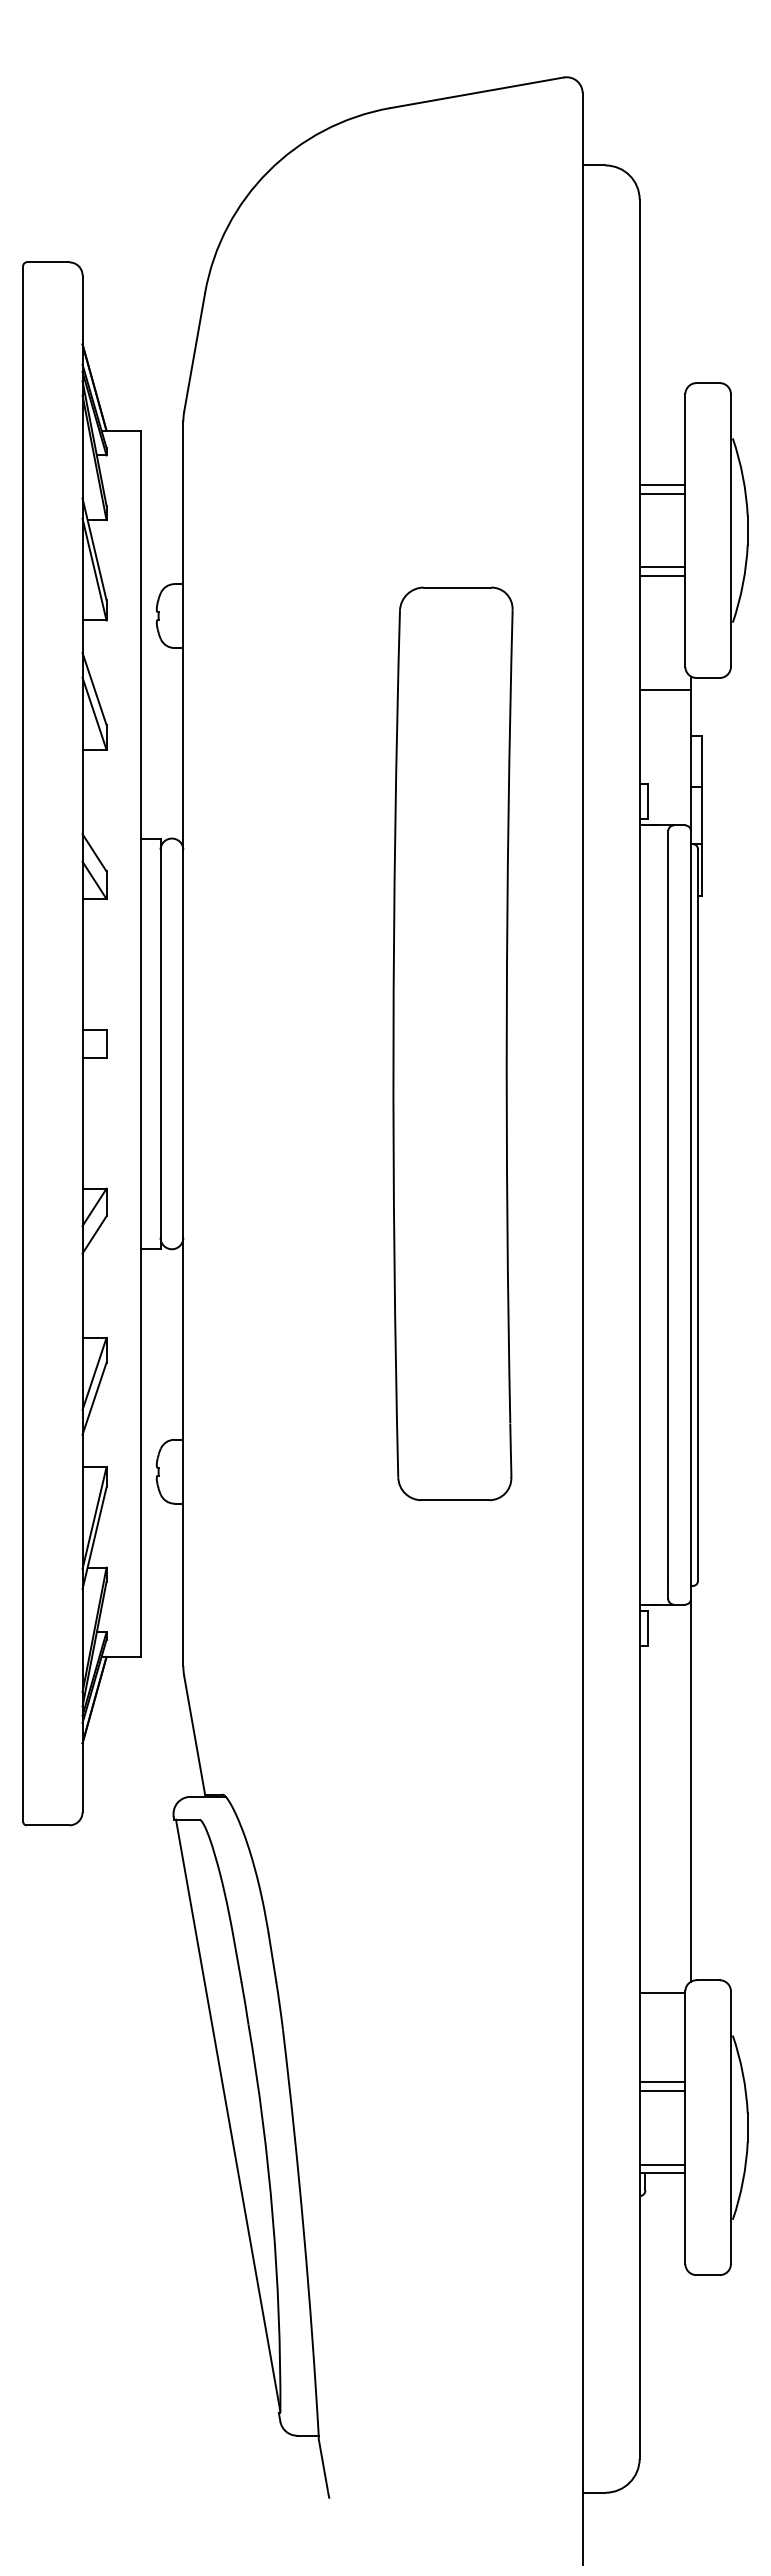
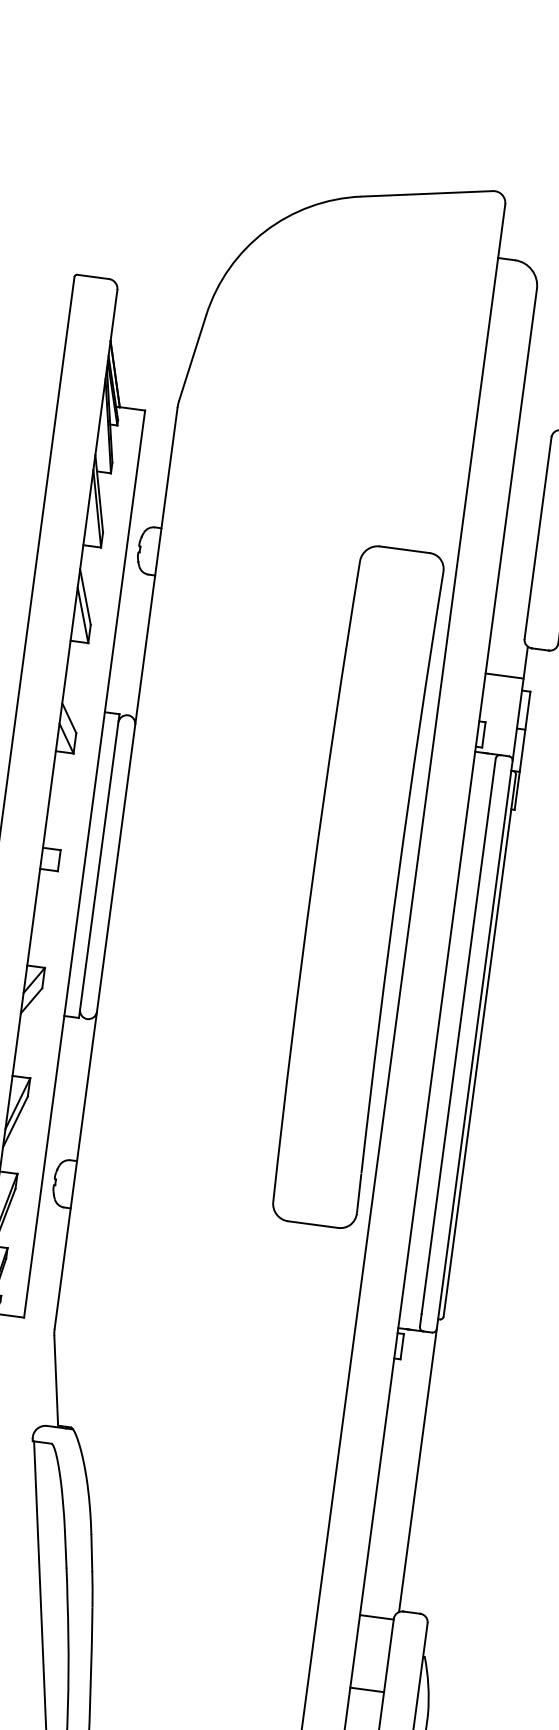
line: (662, 484) -> (525, 501), removed
line: (662, 493) -> (524, 508), removed
line: (662, 567) -> (517, 563), removed
line: (662, 576) -> (516, 569), removed
line: (665, 689) -> (504, 675), moved
part: (452, 1043) -> (356, 886), moved
line: (662, 2082) -> (368, 1683), removed

